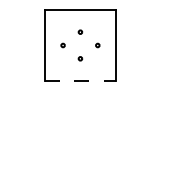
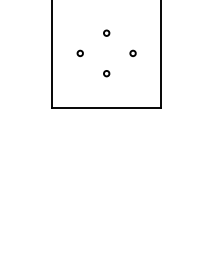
line: (80, 81) -> (106, 108), dashed -> solid

